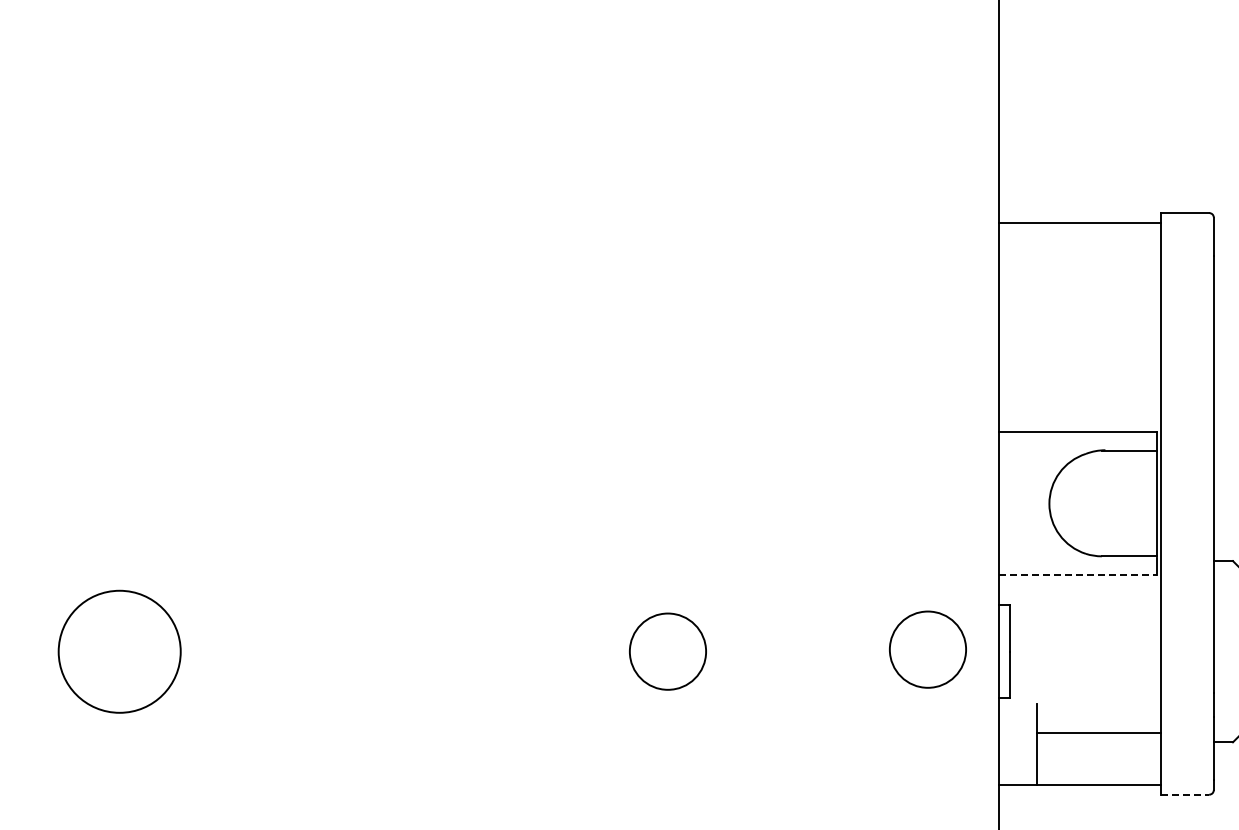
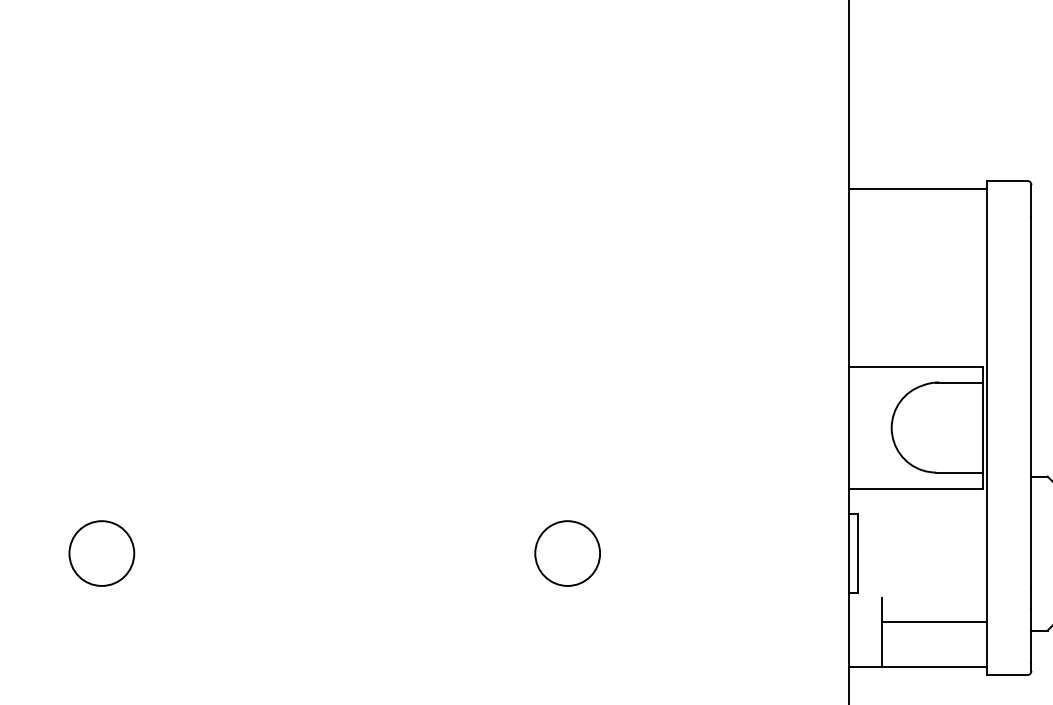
line: (1078, 575) -> (916, 488), dashed -> solid
circle: (927, 649) -> (788, 551), removed
circle: (119, 651) -> (101, 553), size x0.62
line: (1185, 794) -> (1007, 674), dashed -> solid

